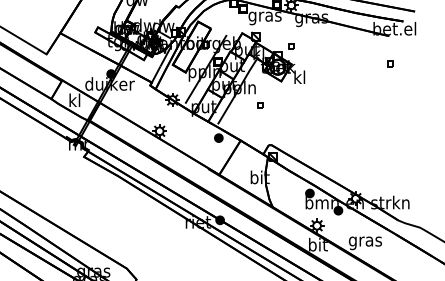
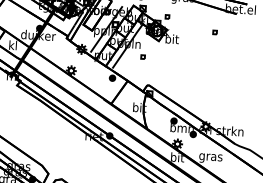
part: (390, 63) -> (215, 32), moved
text: (299, 77) -> (171, 39), kl -> bit

